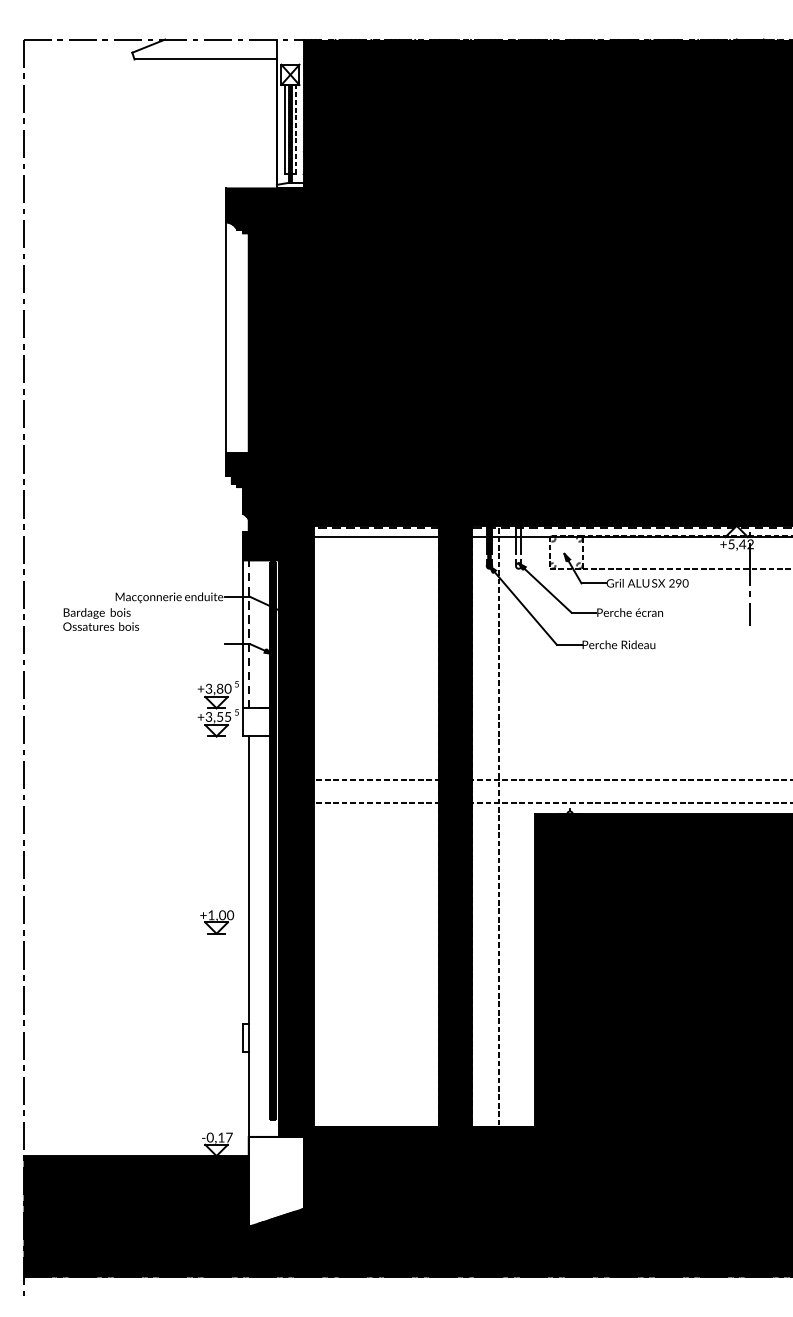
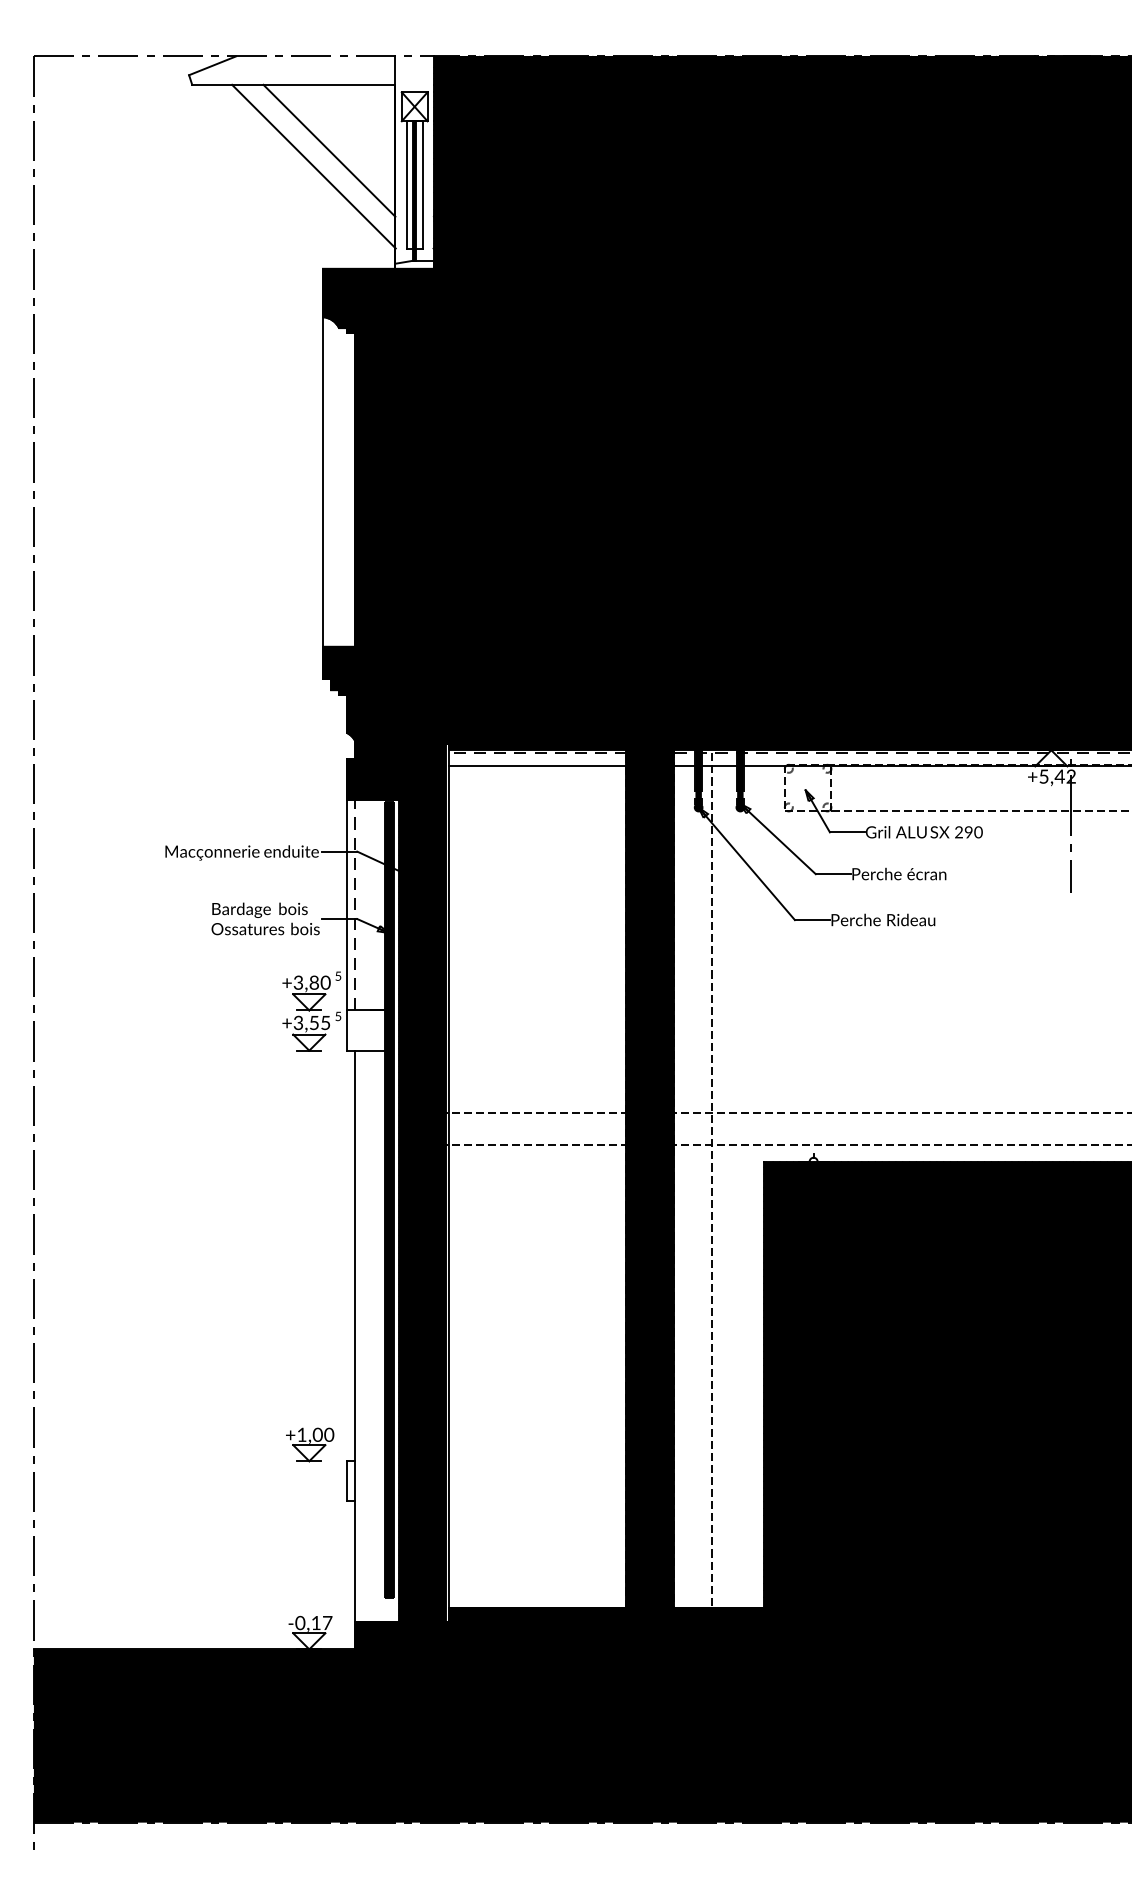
line: (230, 105) -> (329, 150), added
line: (219, 116) -> (313, 166), added
line: (295, 129) -> (422, 184), dashed -> solid
fill: (518, 544) -> (740, 777), added
text: (101, 619) -> (265, 918), moved
part: (217, 922) -> (310, 1444), moved
fill: (276, 1182) -> (394, 1686), added

